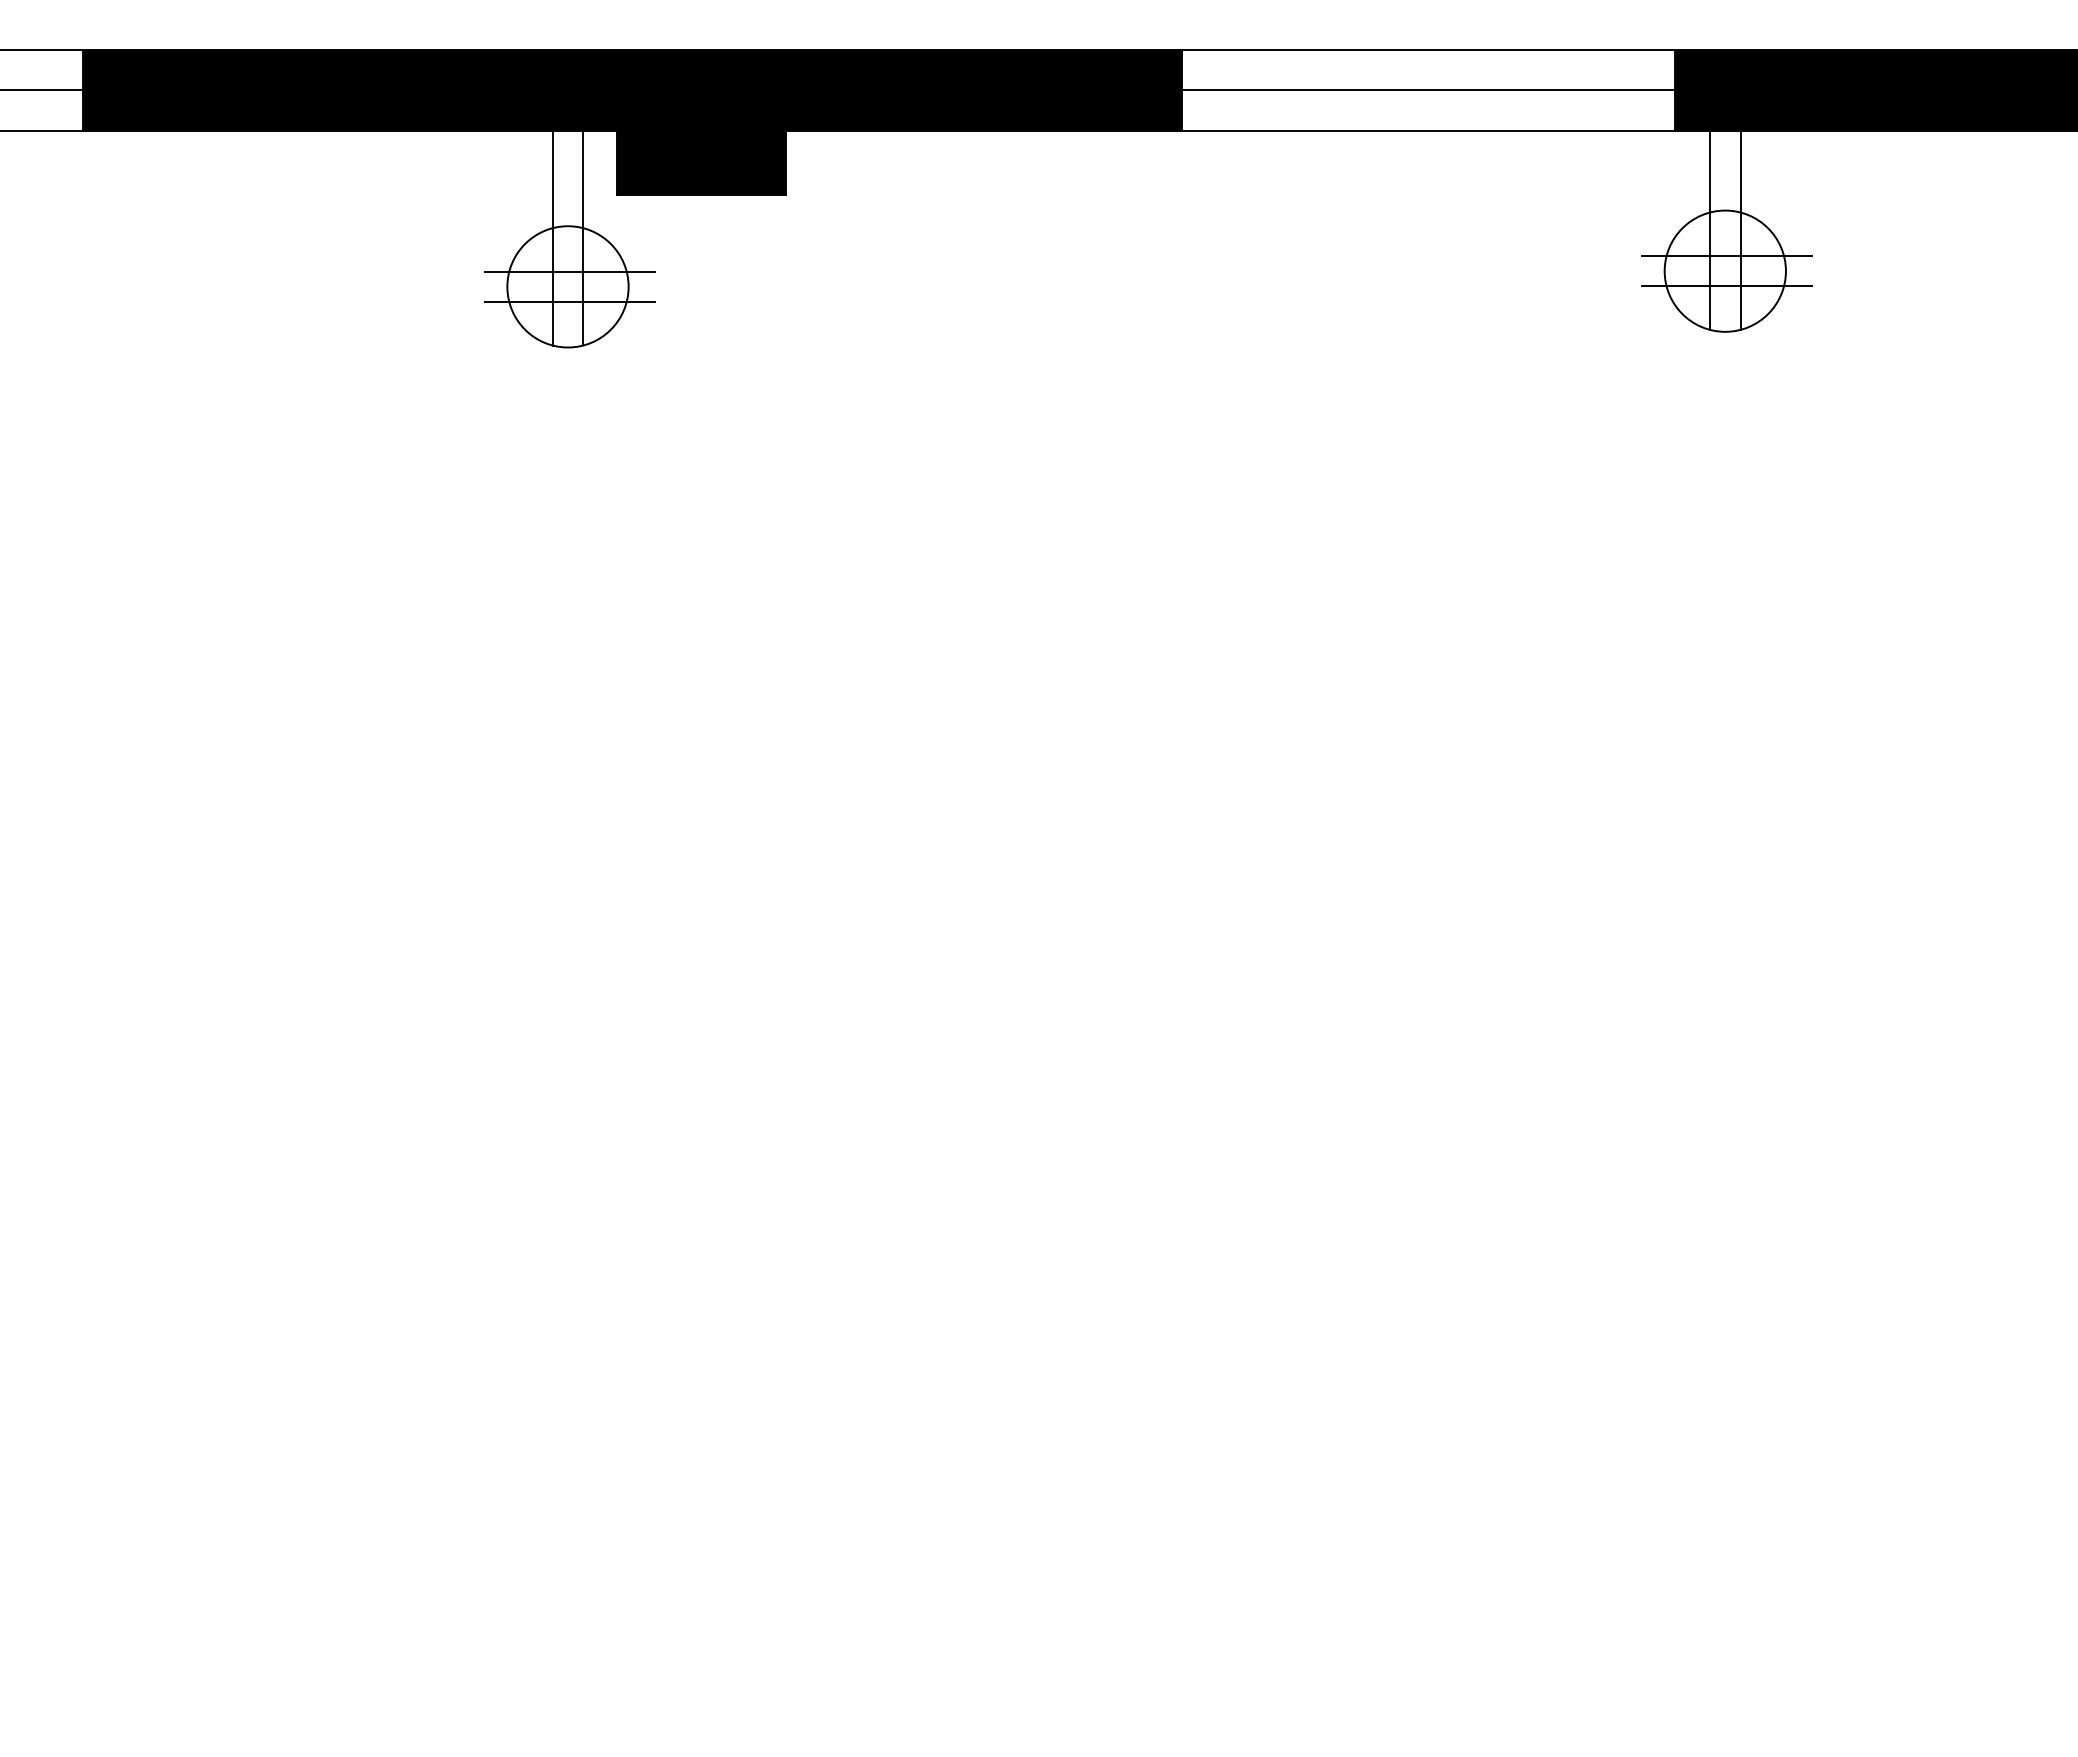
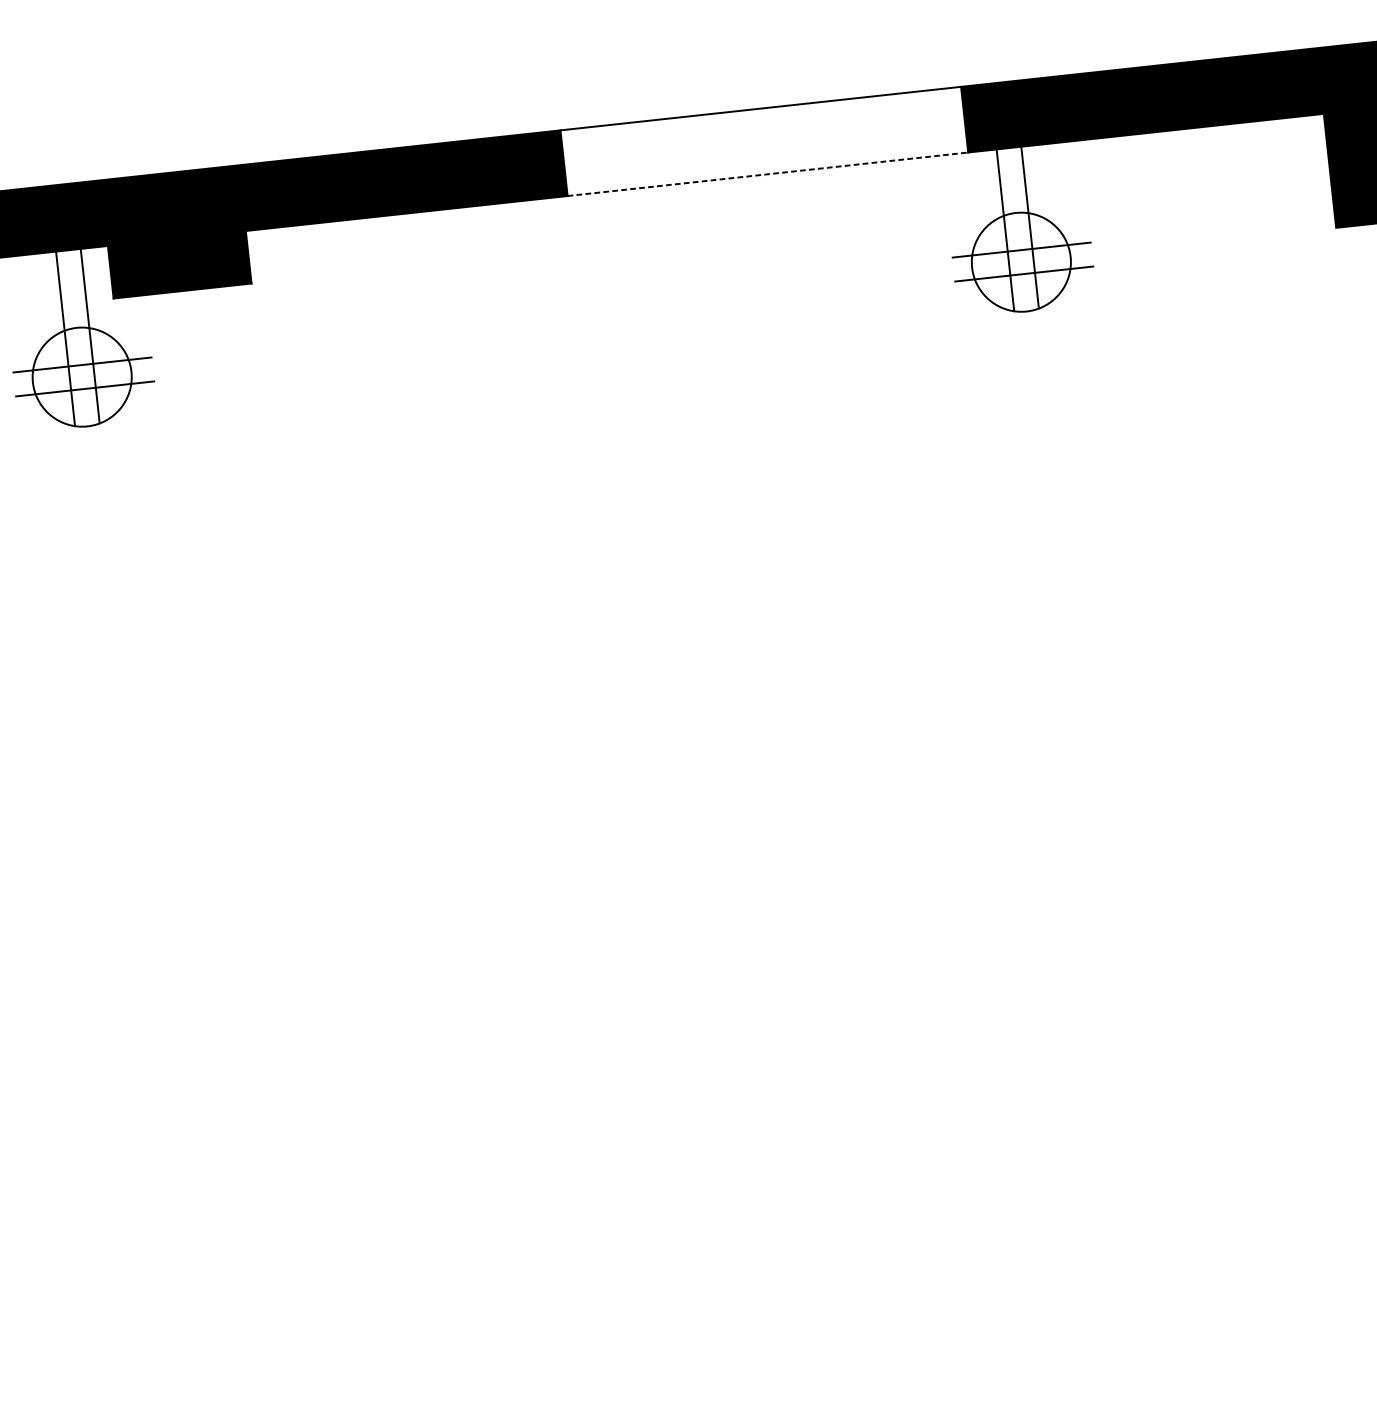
line: (1428, 90) -> (764, 141), removed
line: (1429, 130) -> (768, 173), solid -> dashed

